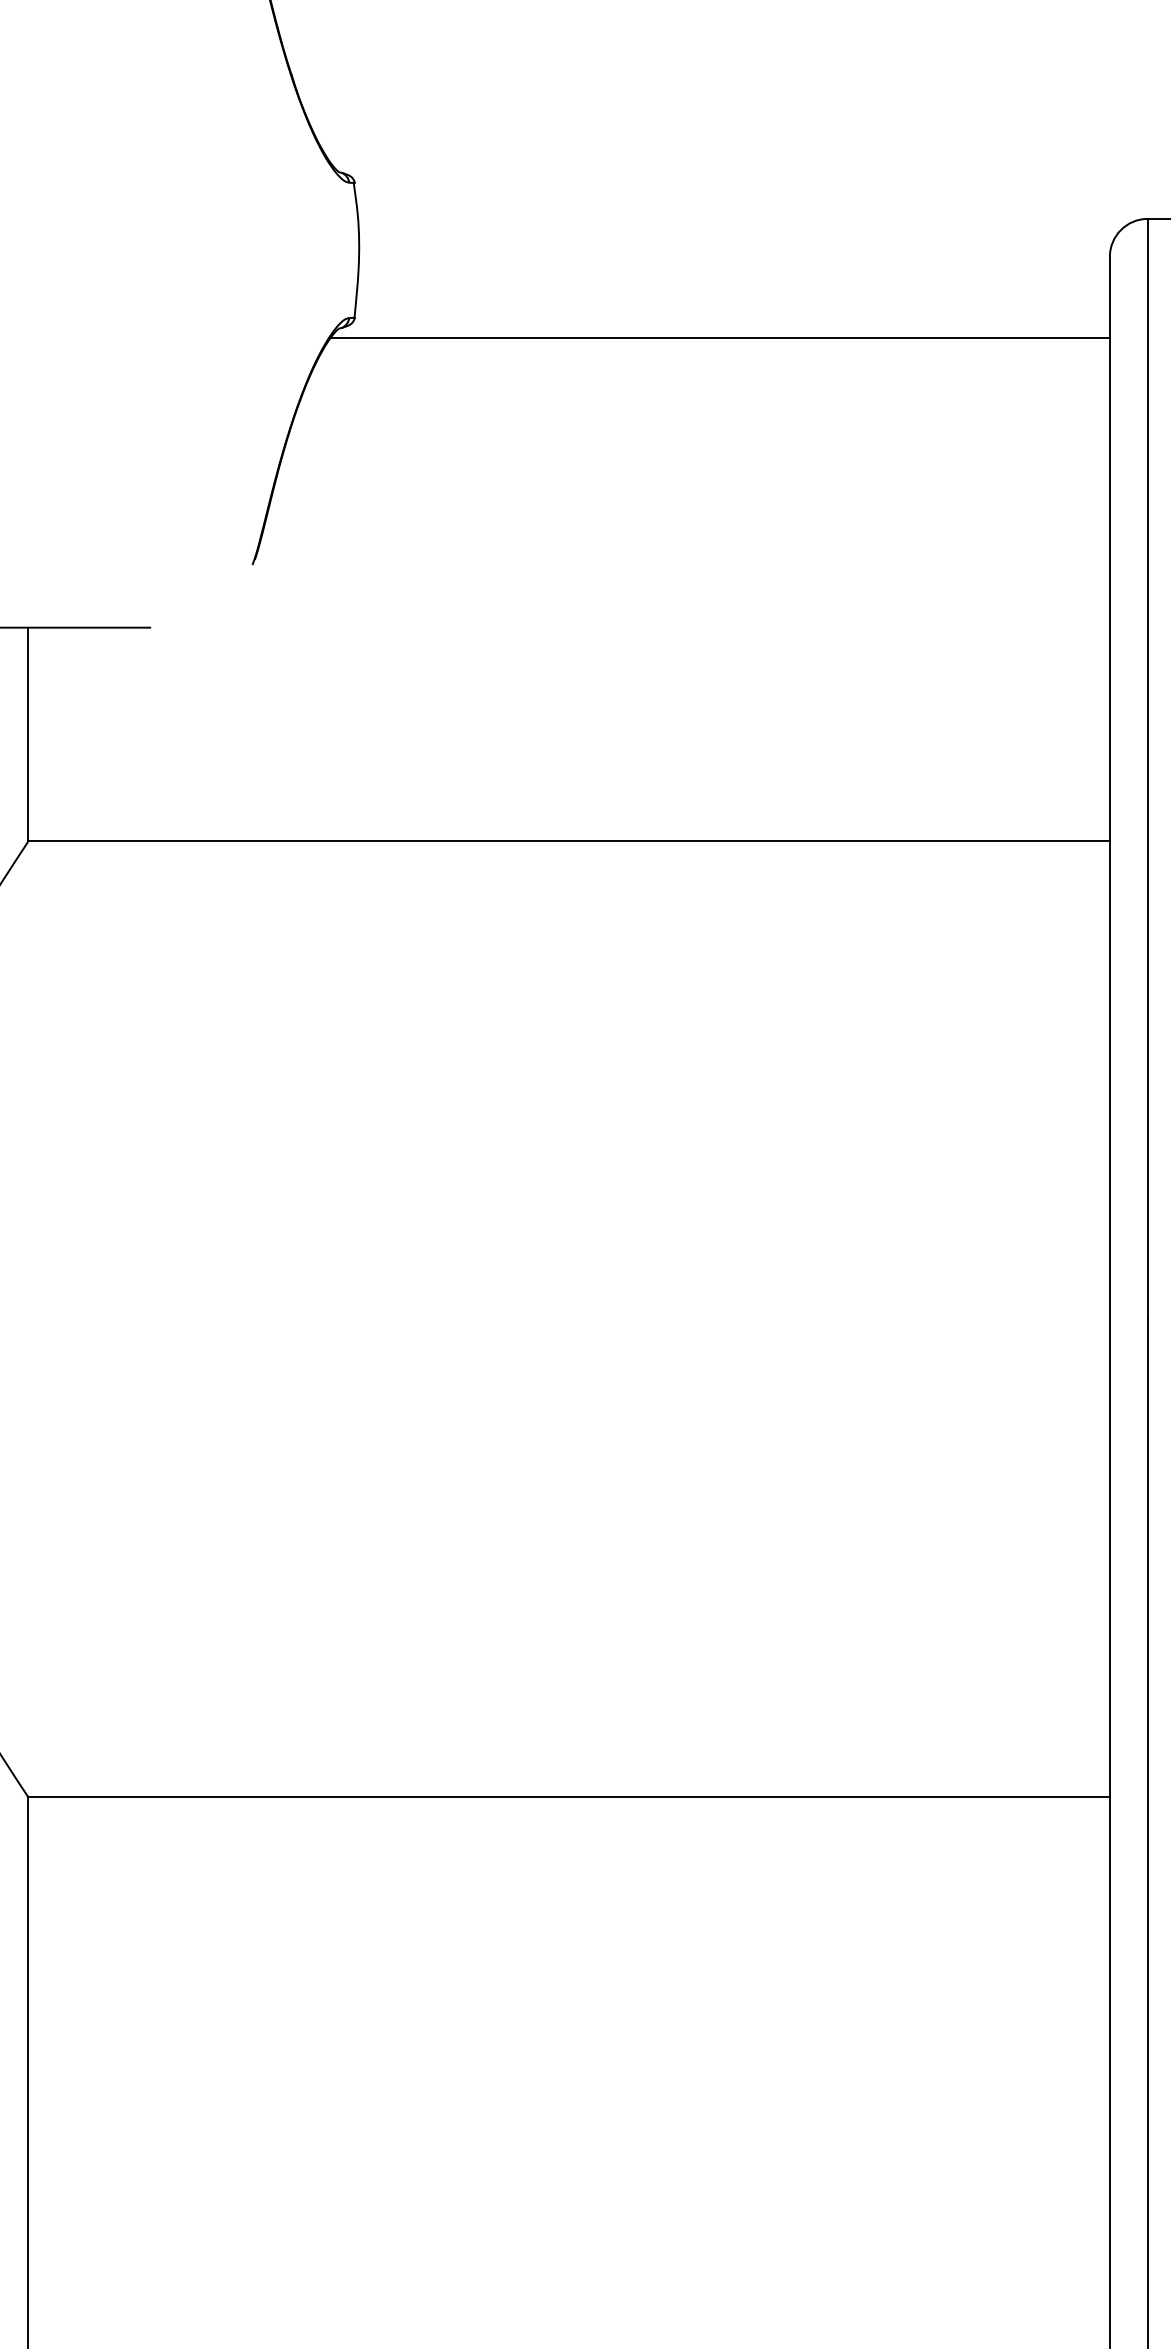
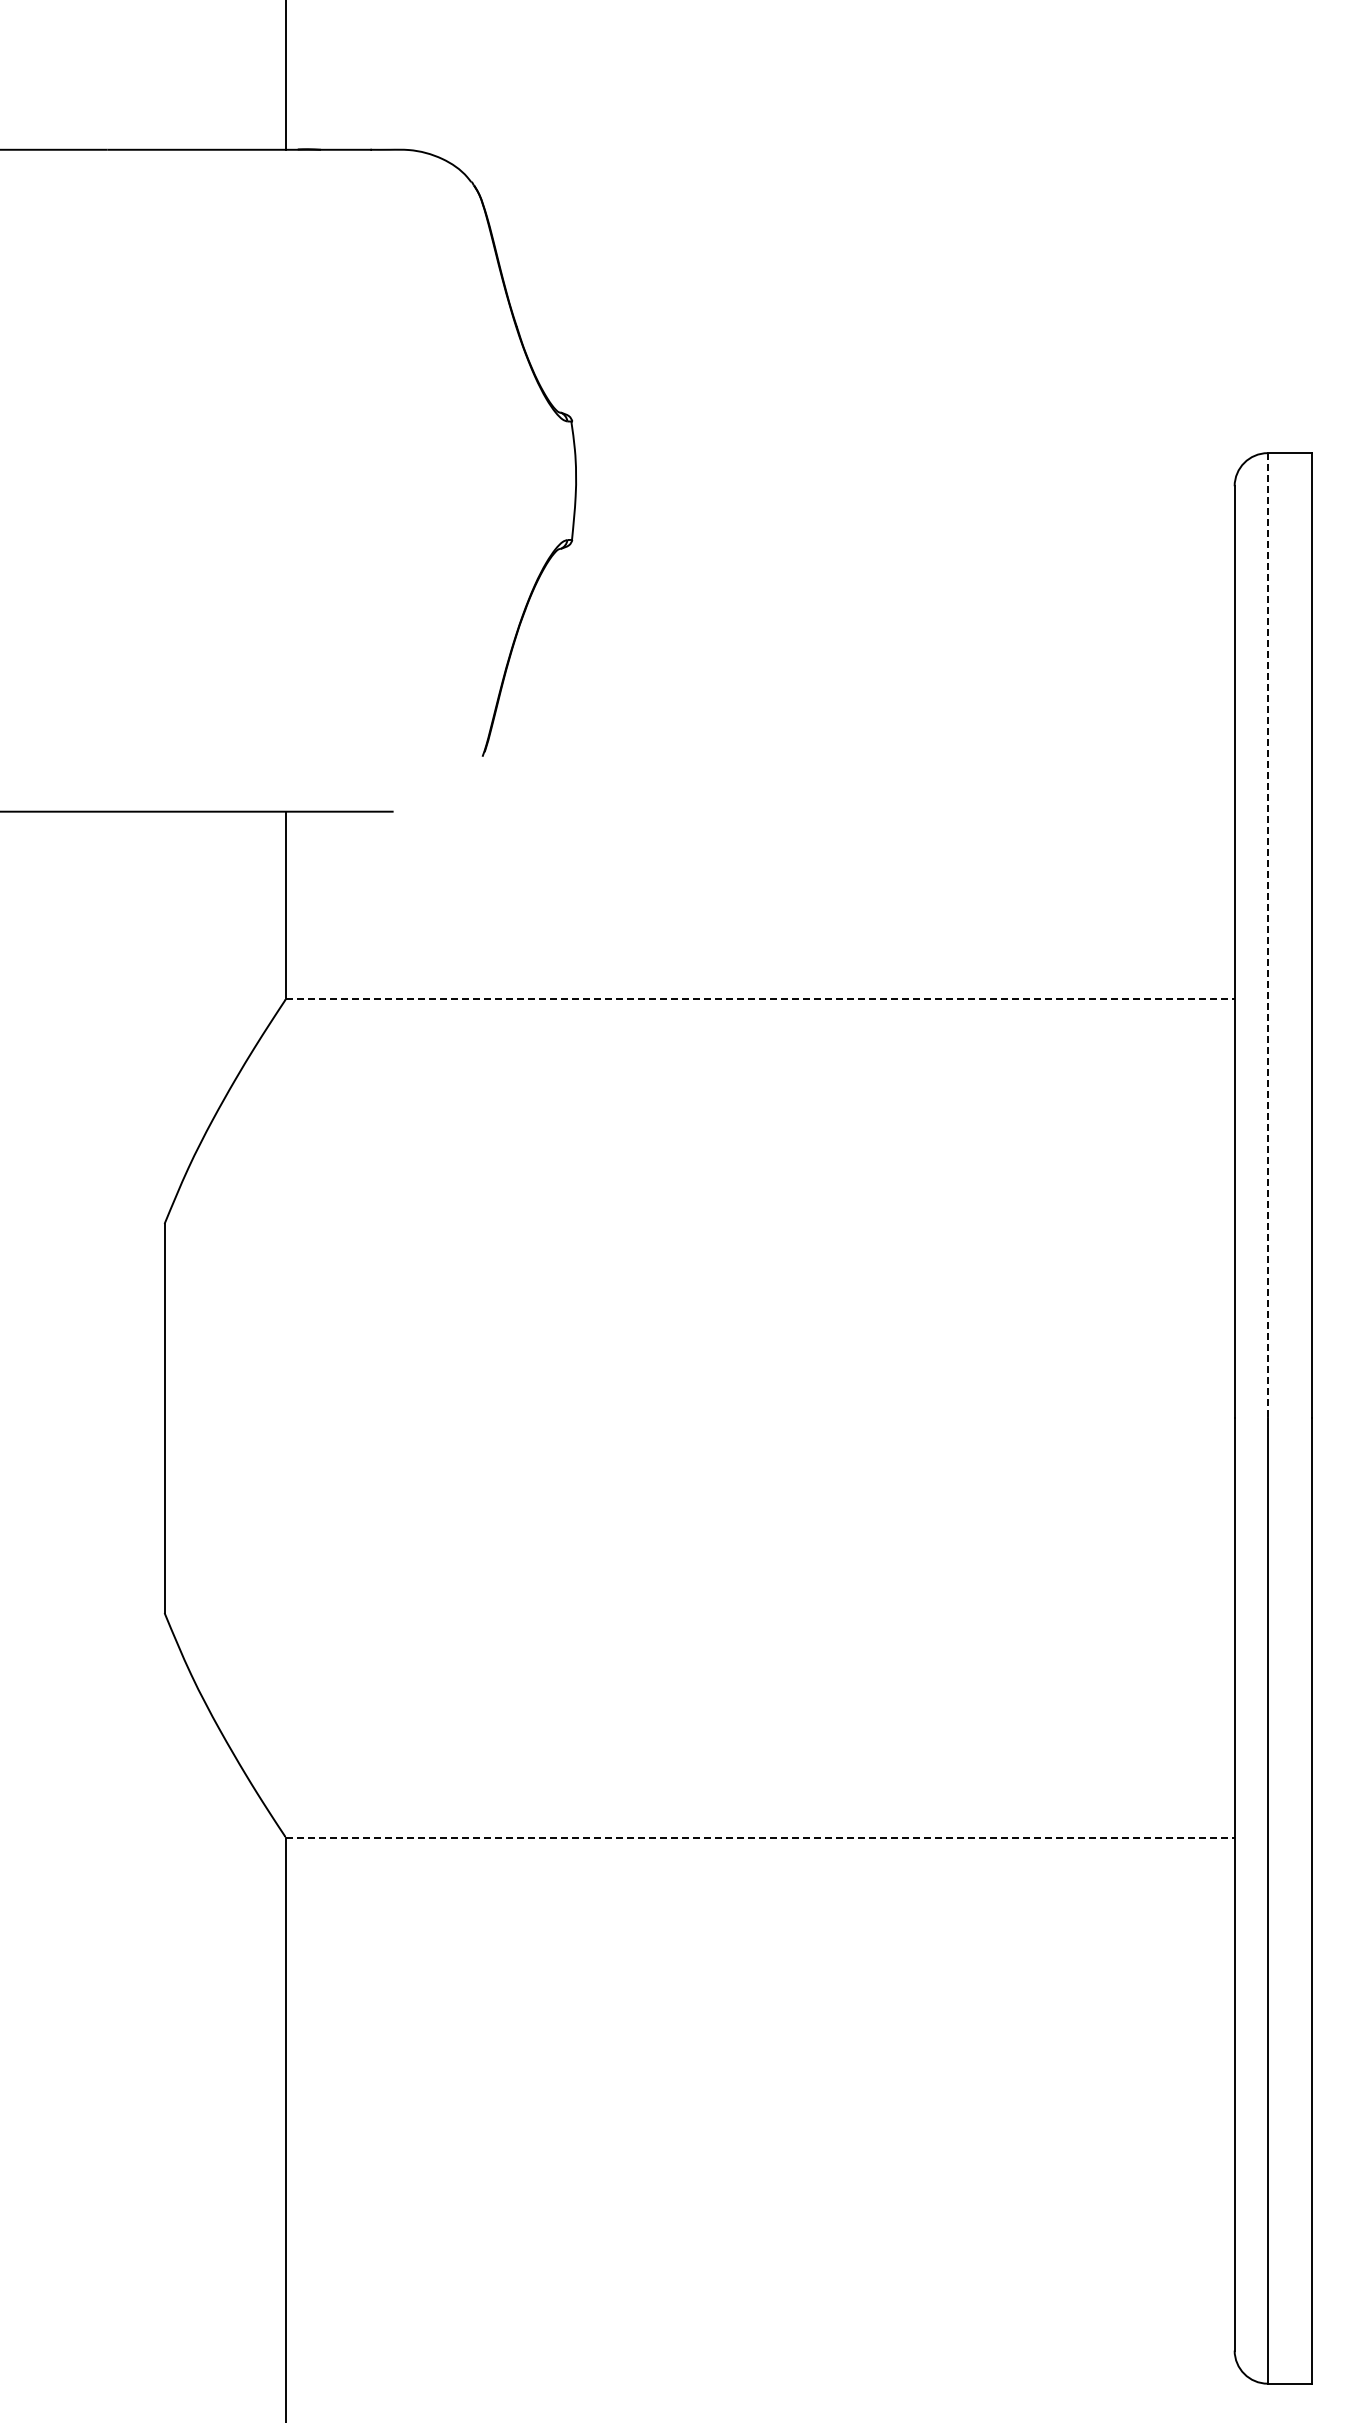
line: (719, 337) -> (892, 557), removed
line: (1147, 768) -> (1267, 935), solid -> dashed
line: (569, 841) -> (760, 999), solid -> dashed
line: (569, 1797) -> (760, 1837), solid -> dashed

